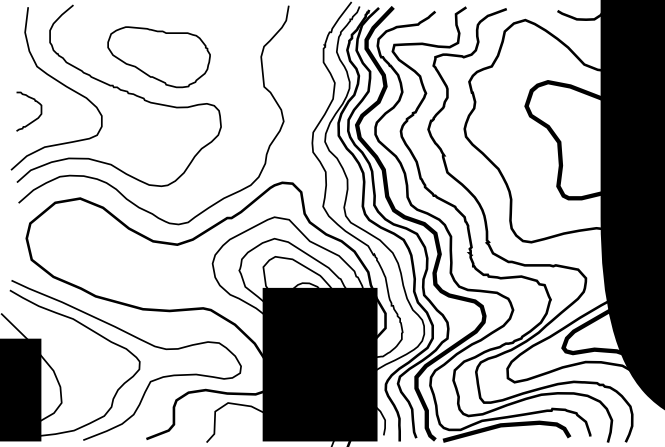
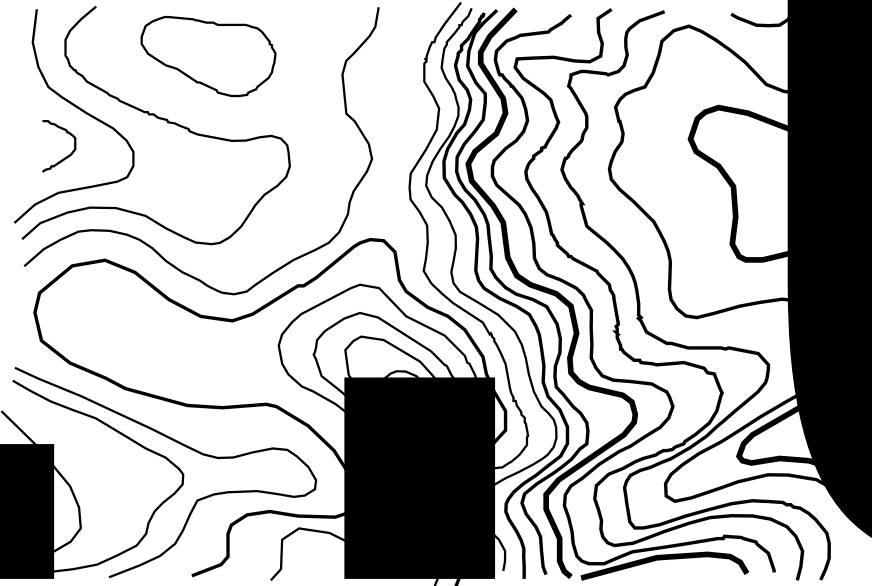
part: (158, 57) -> (207, 56), moved
curve: (35, 118) -> (67, 155), moved

